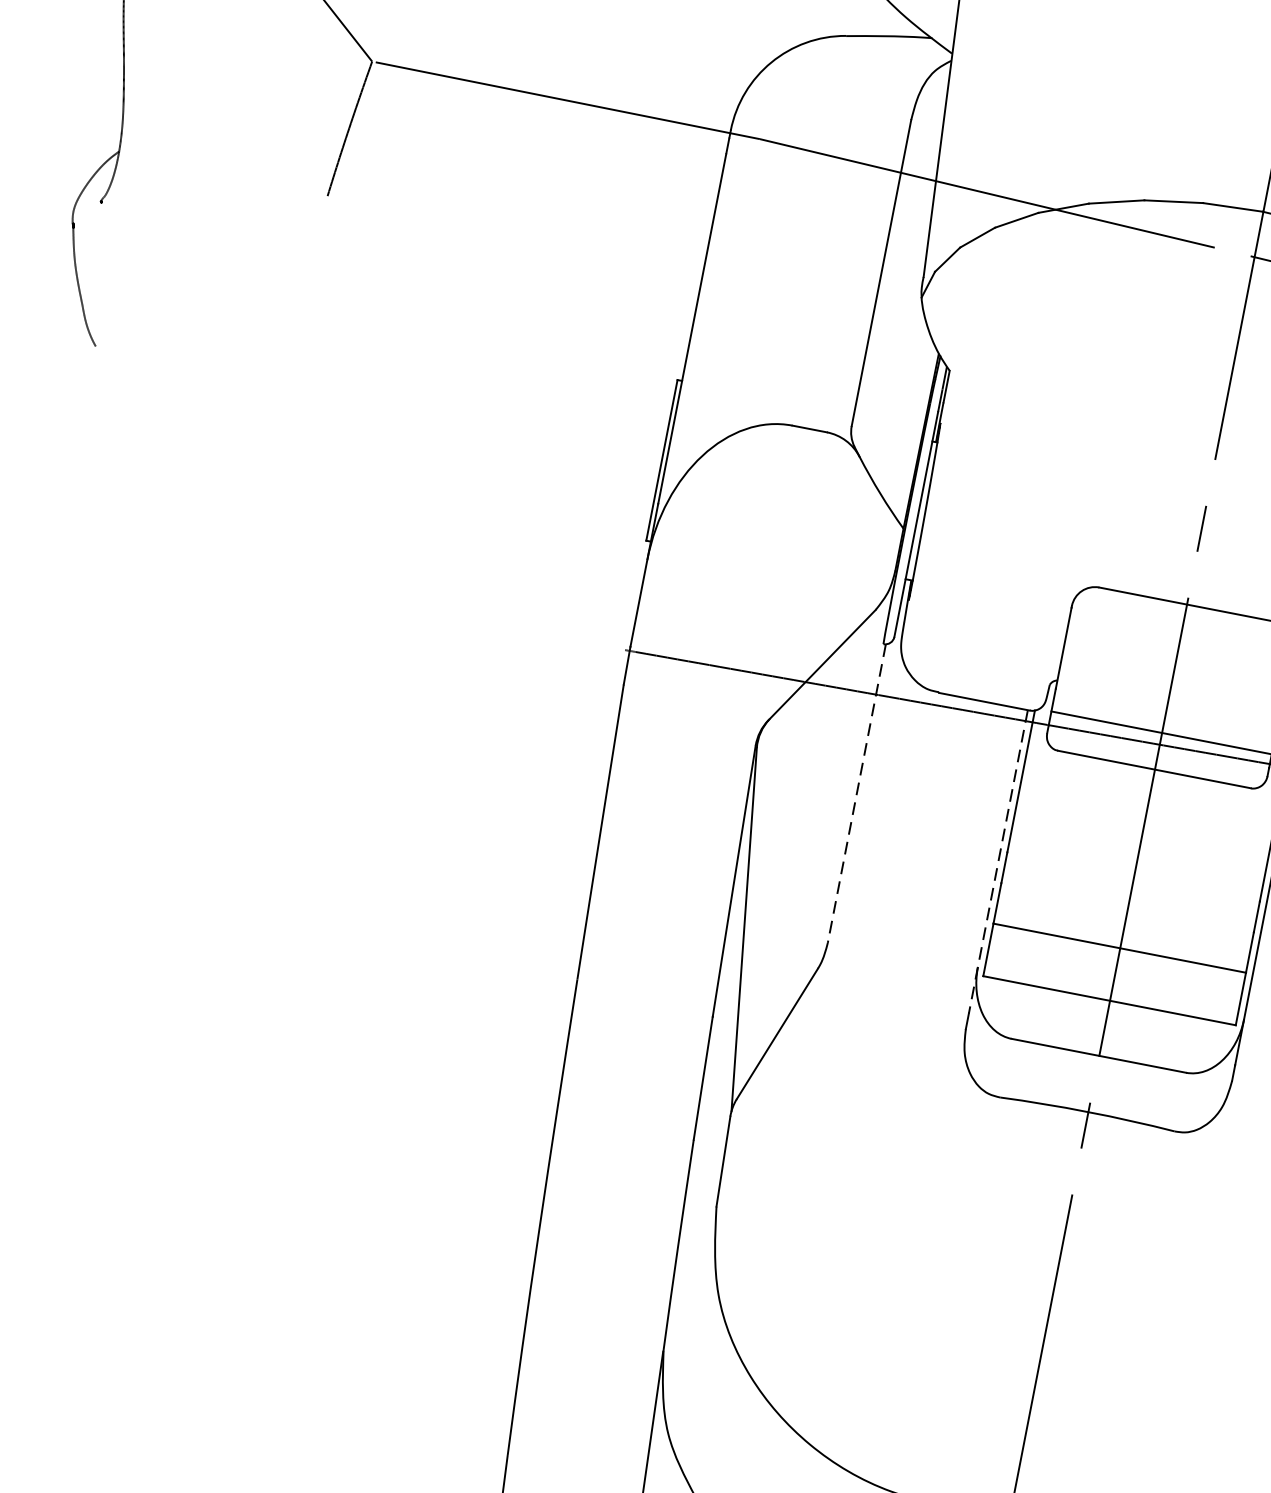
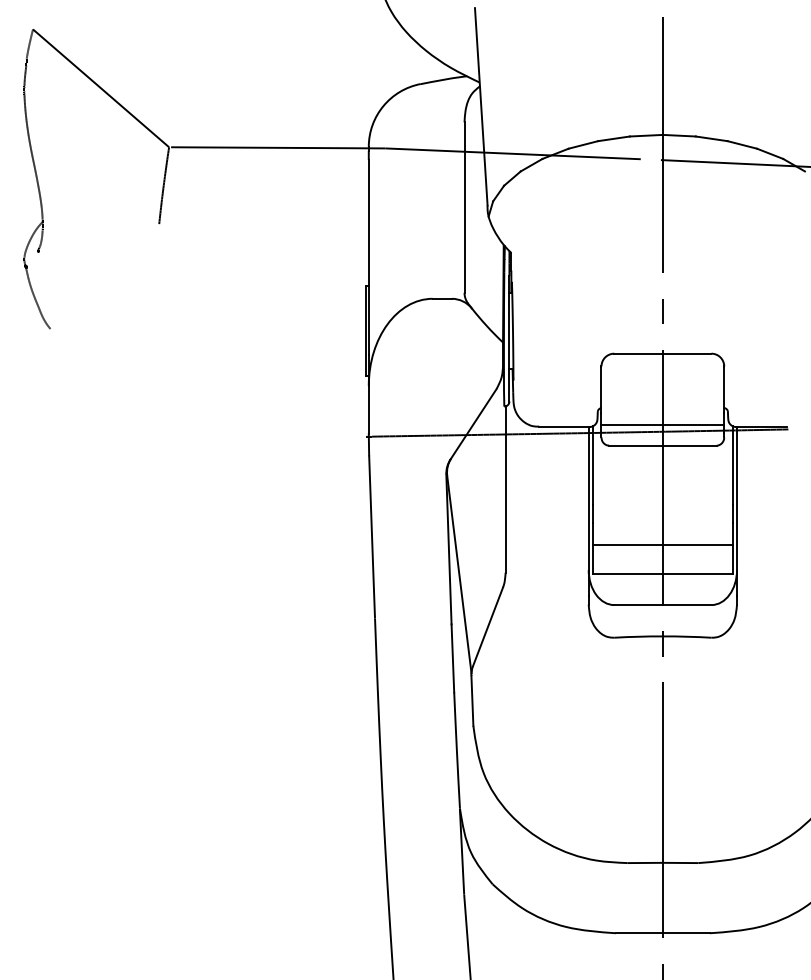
line: (856, 795) -> (505, 490), dashed -> solid
line: (997, 861) -> (588, 511), dashed -> solid

